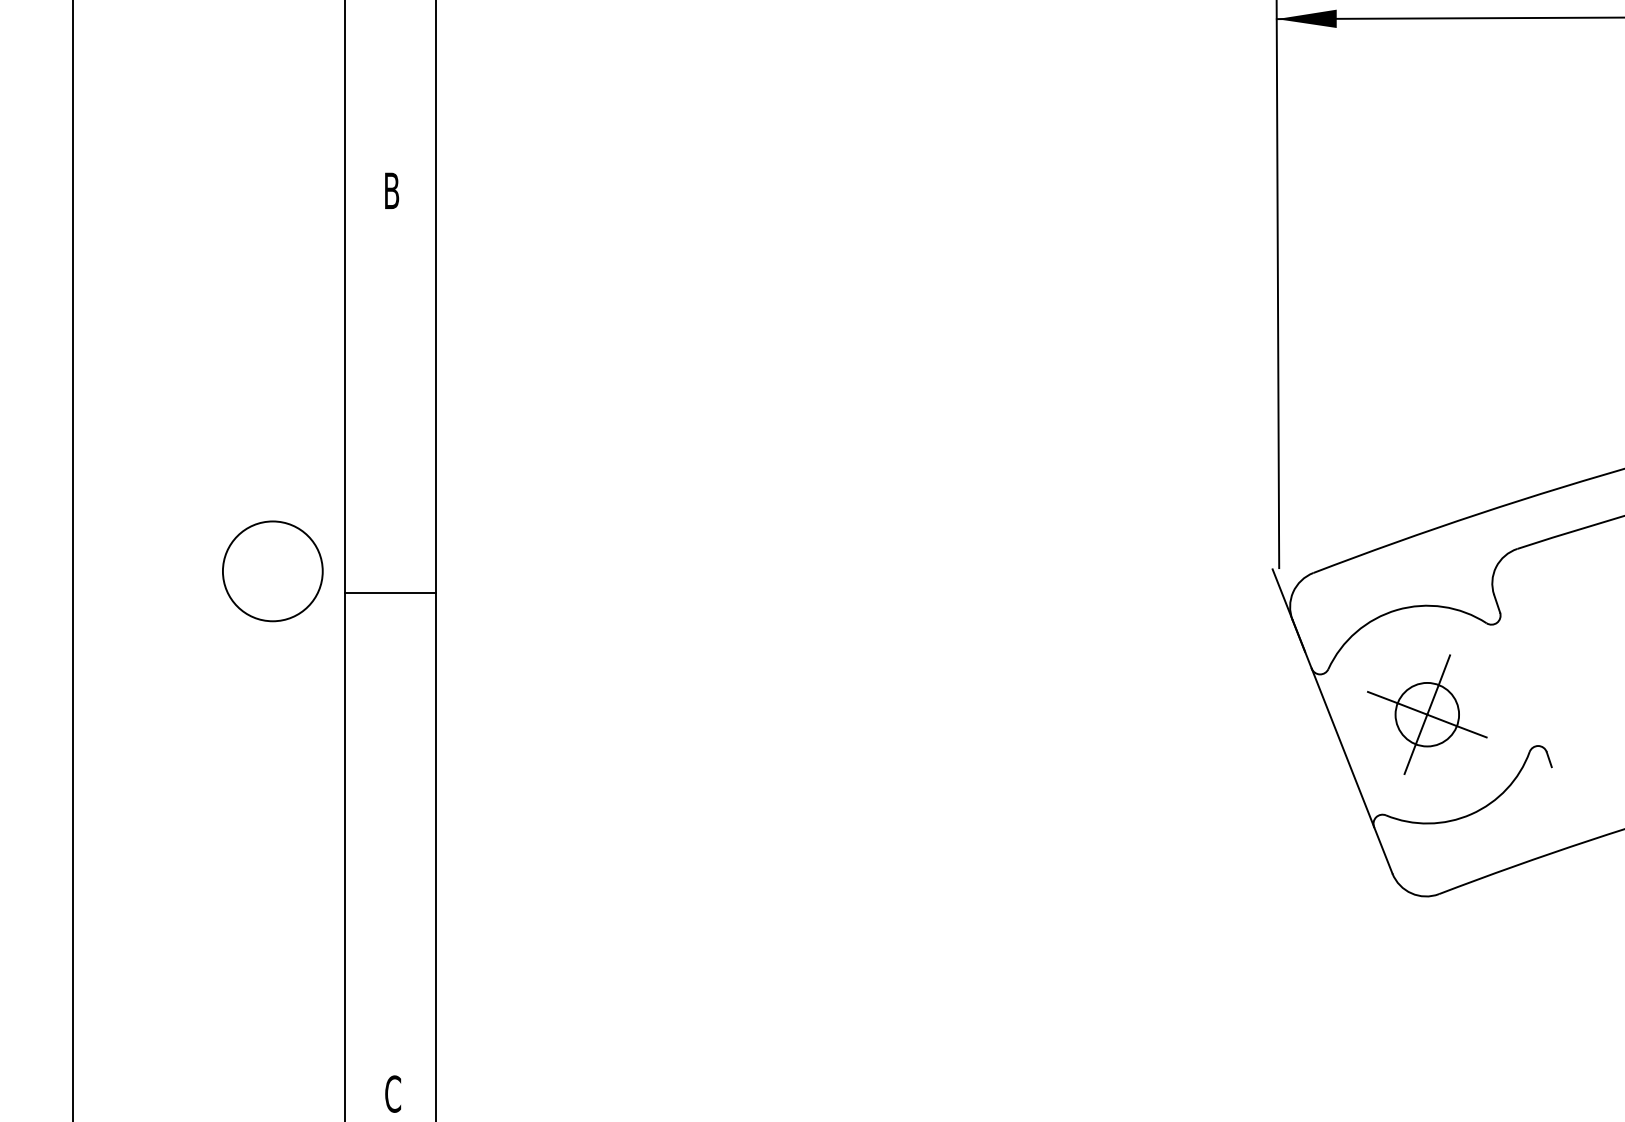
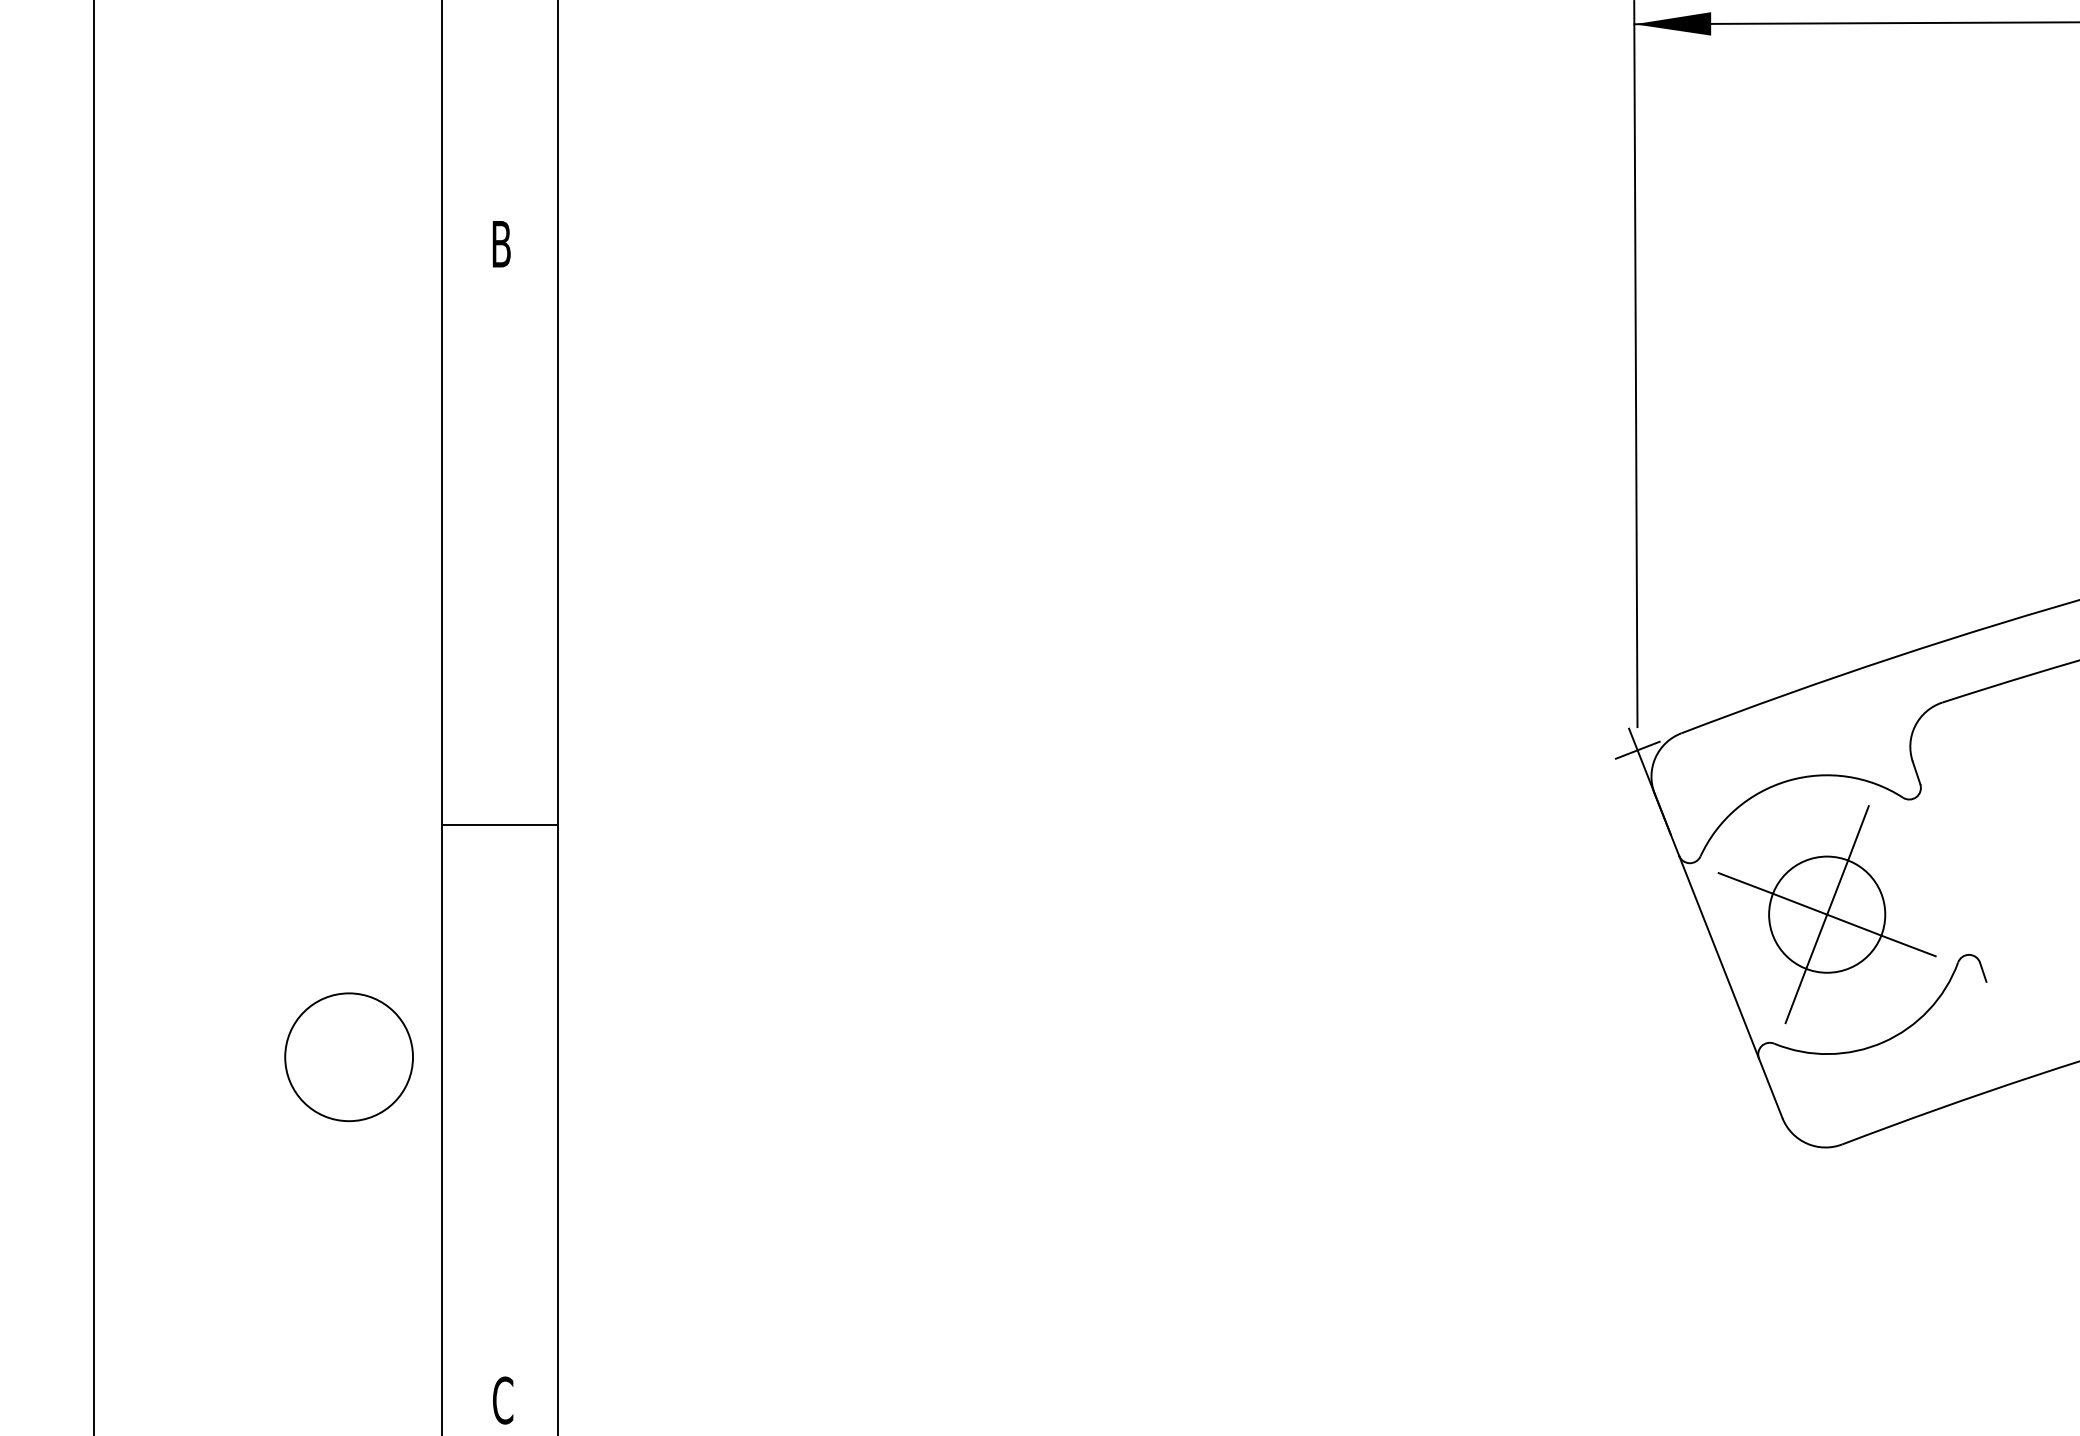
circle: (272, 571) -> (348, 1057), moved
line: (1279, 585) -> (1637, 749), added
line: (391, 592) -> (500, 824), moved
part: (1426, 714) -> (1826, 914), size x1.43

